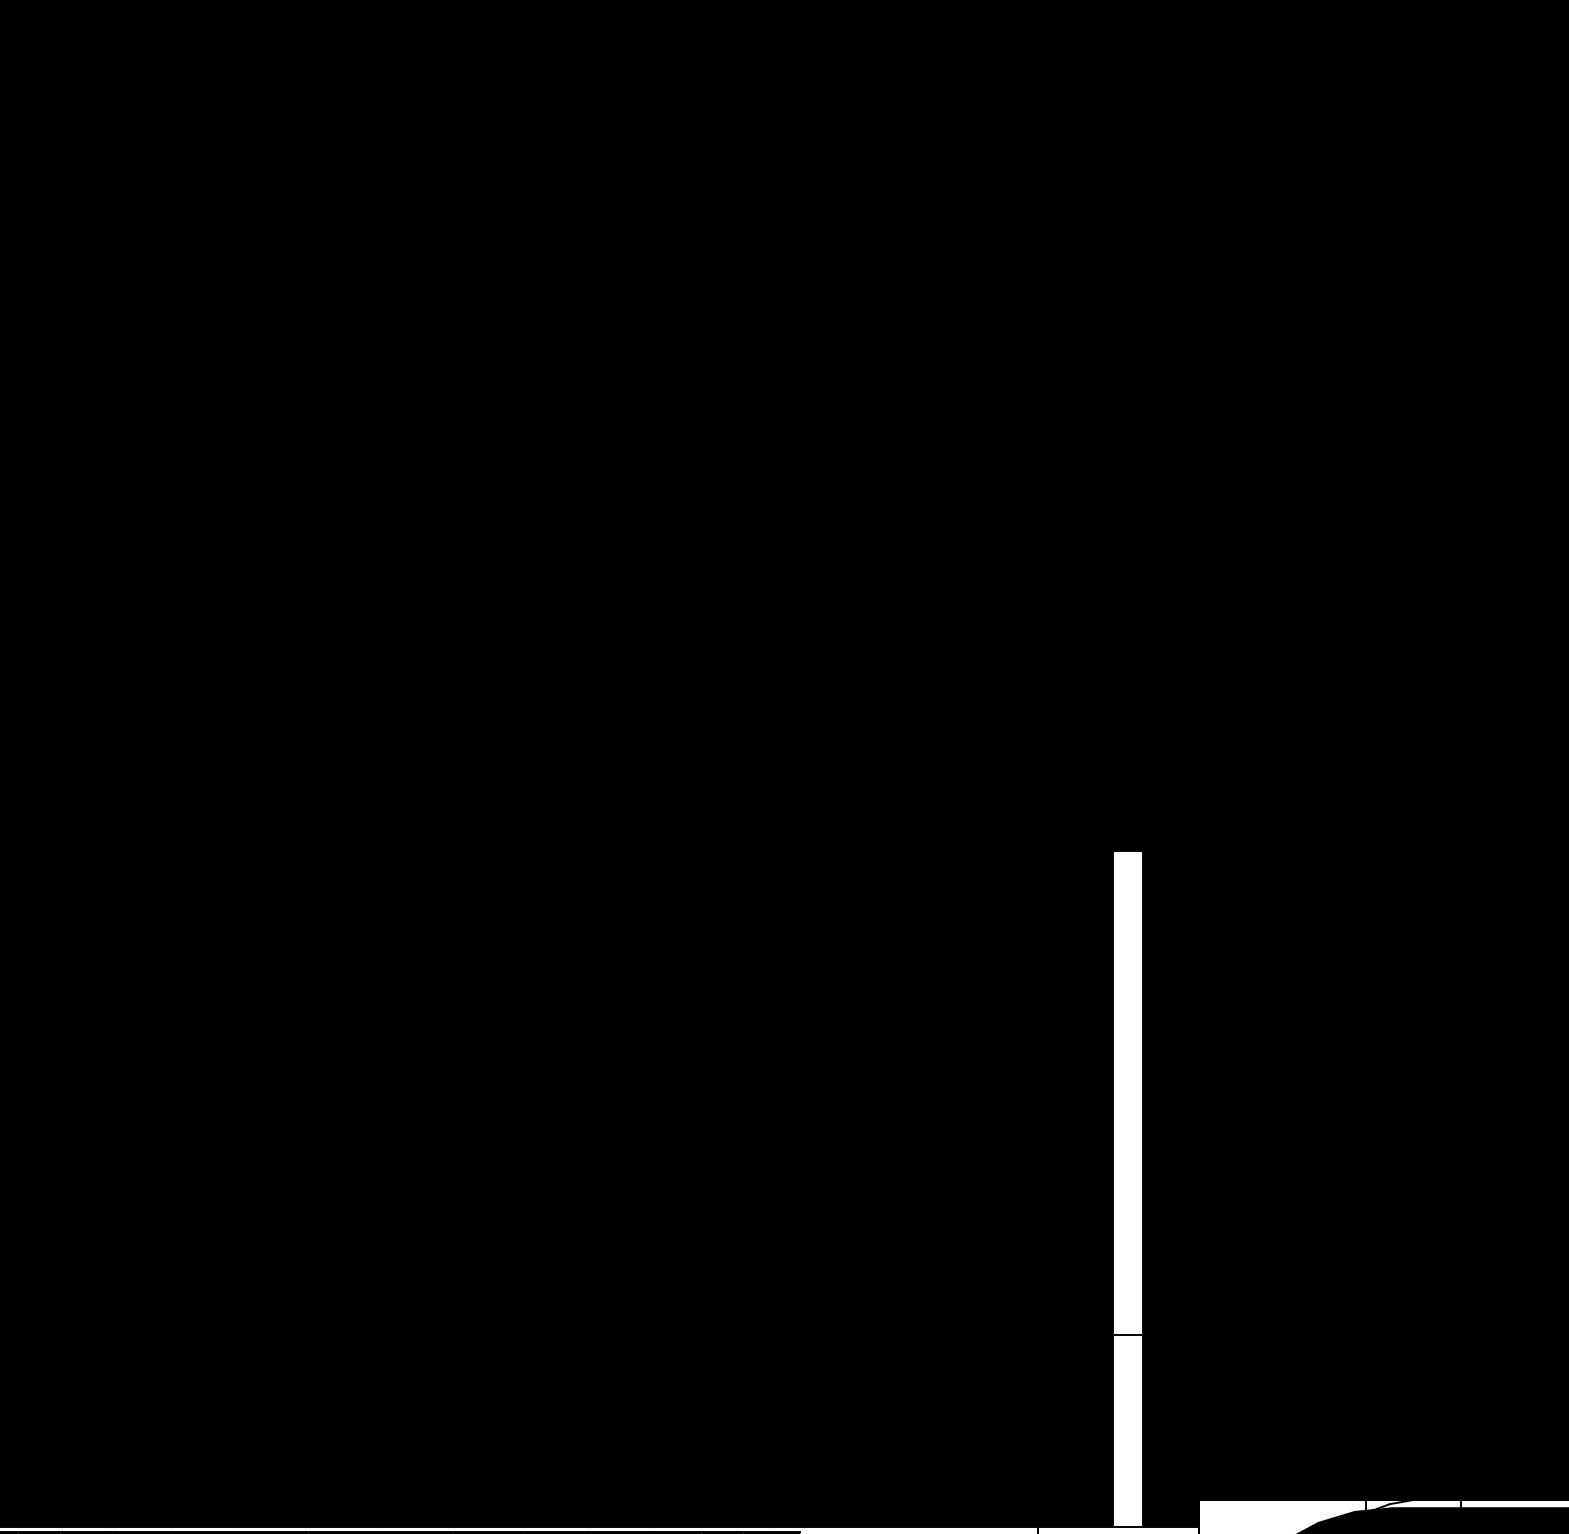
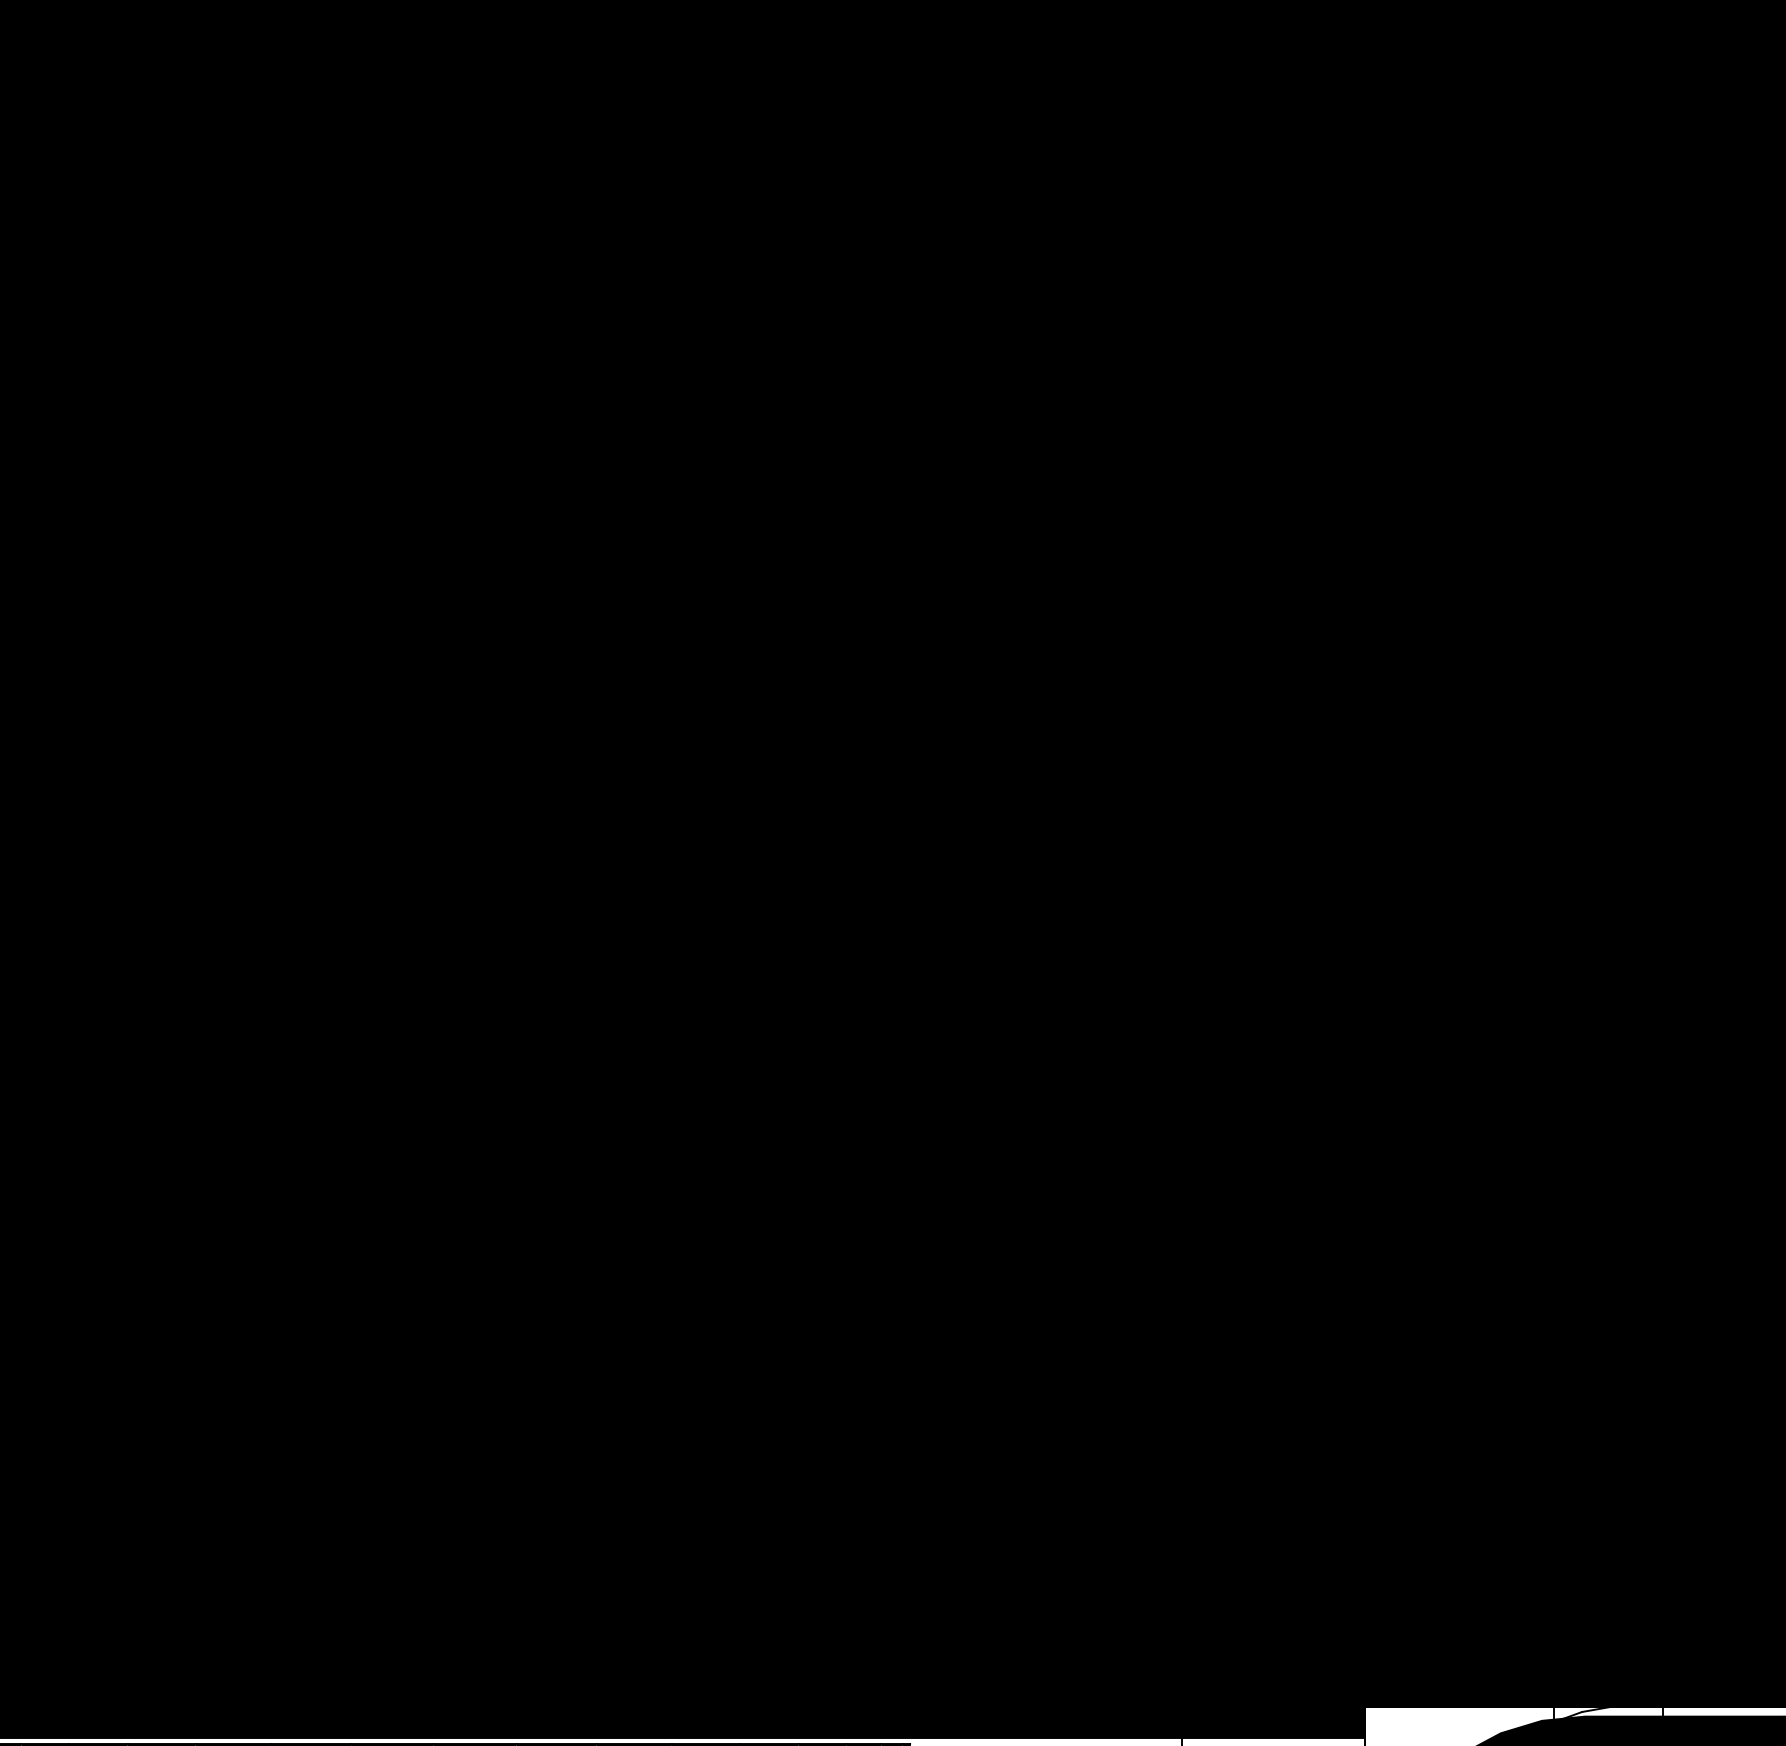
fill: (1127, 1188) -> (1283, 1352), added

